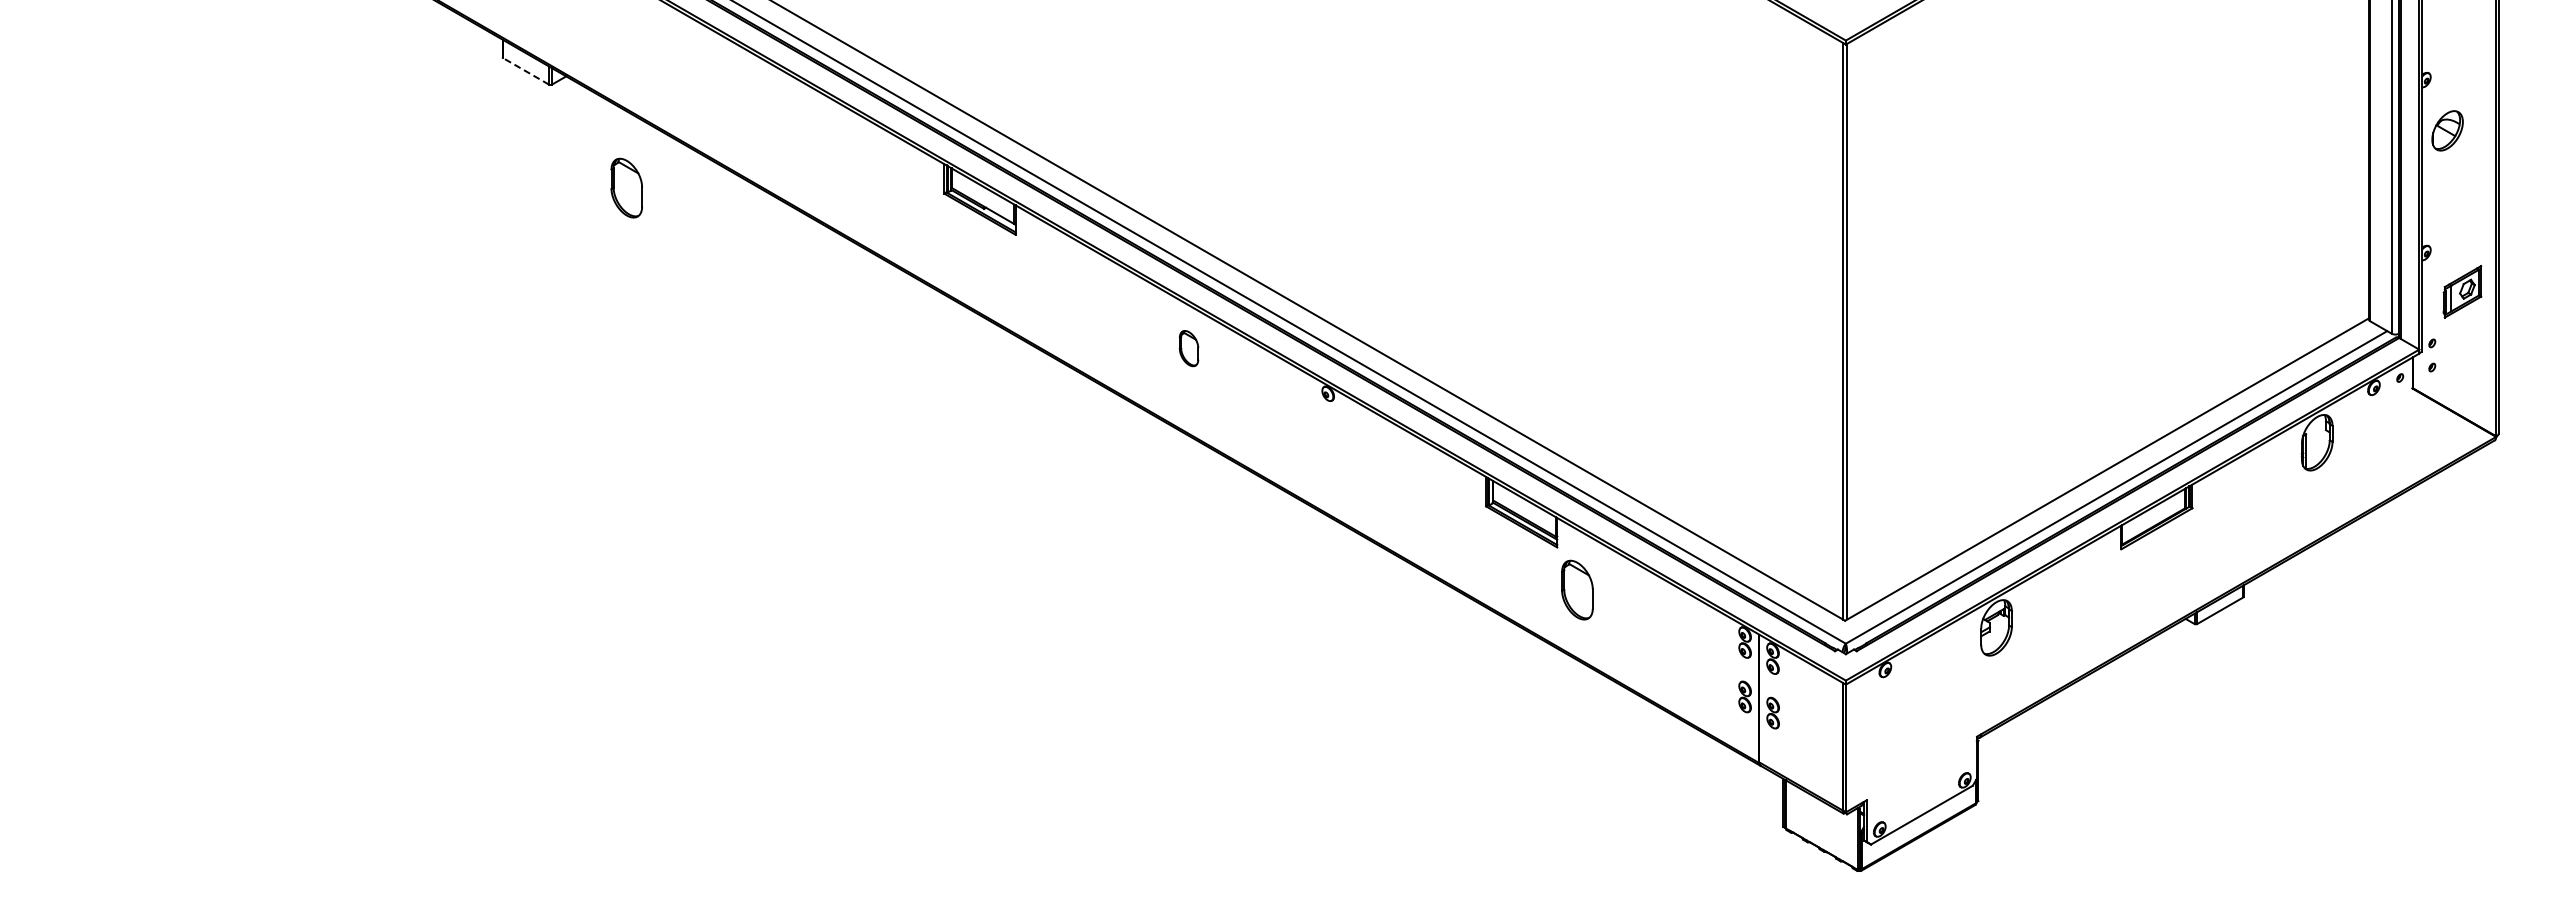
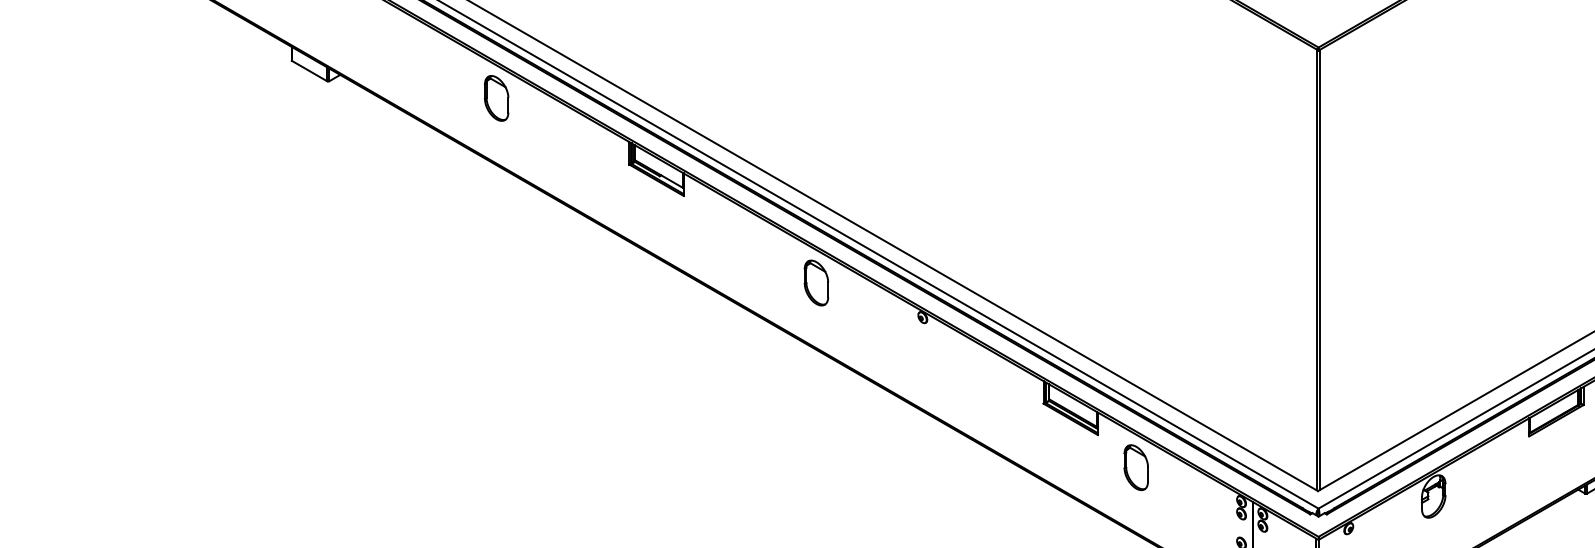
line: (526, 71) -> (309, 71), dashed -> solid
part: (626, 187) -> (496, 97), moved
part: (1188, 348) -> (815, 282), size x1.67
part: (1577, 589) -> (1136, 467), moved

